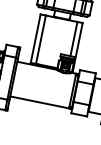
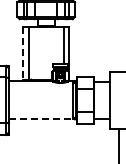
line: (35, 39) -> (23, 53), solid -> dashed
line: (40, 102) -> (41, 119), solid -> dashed

